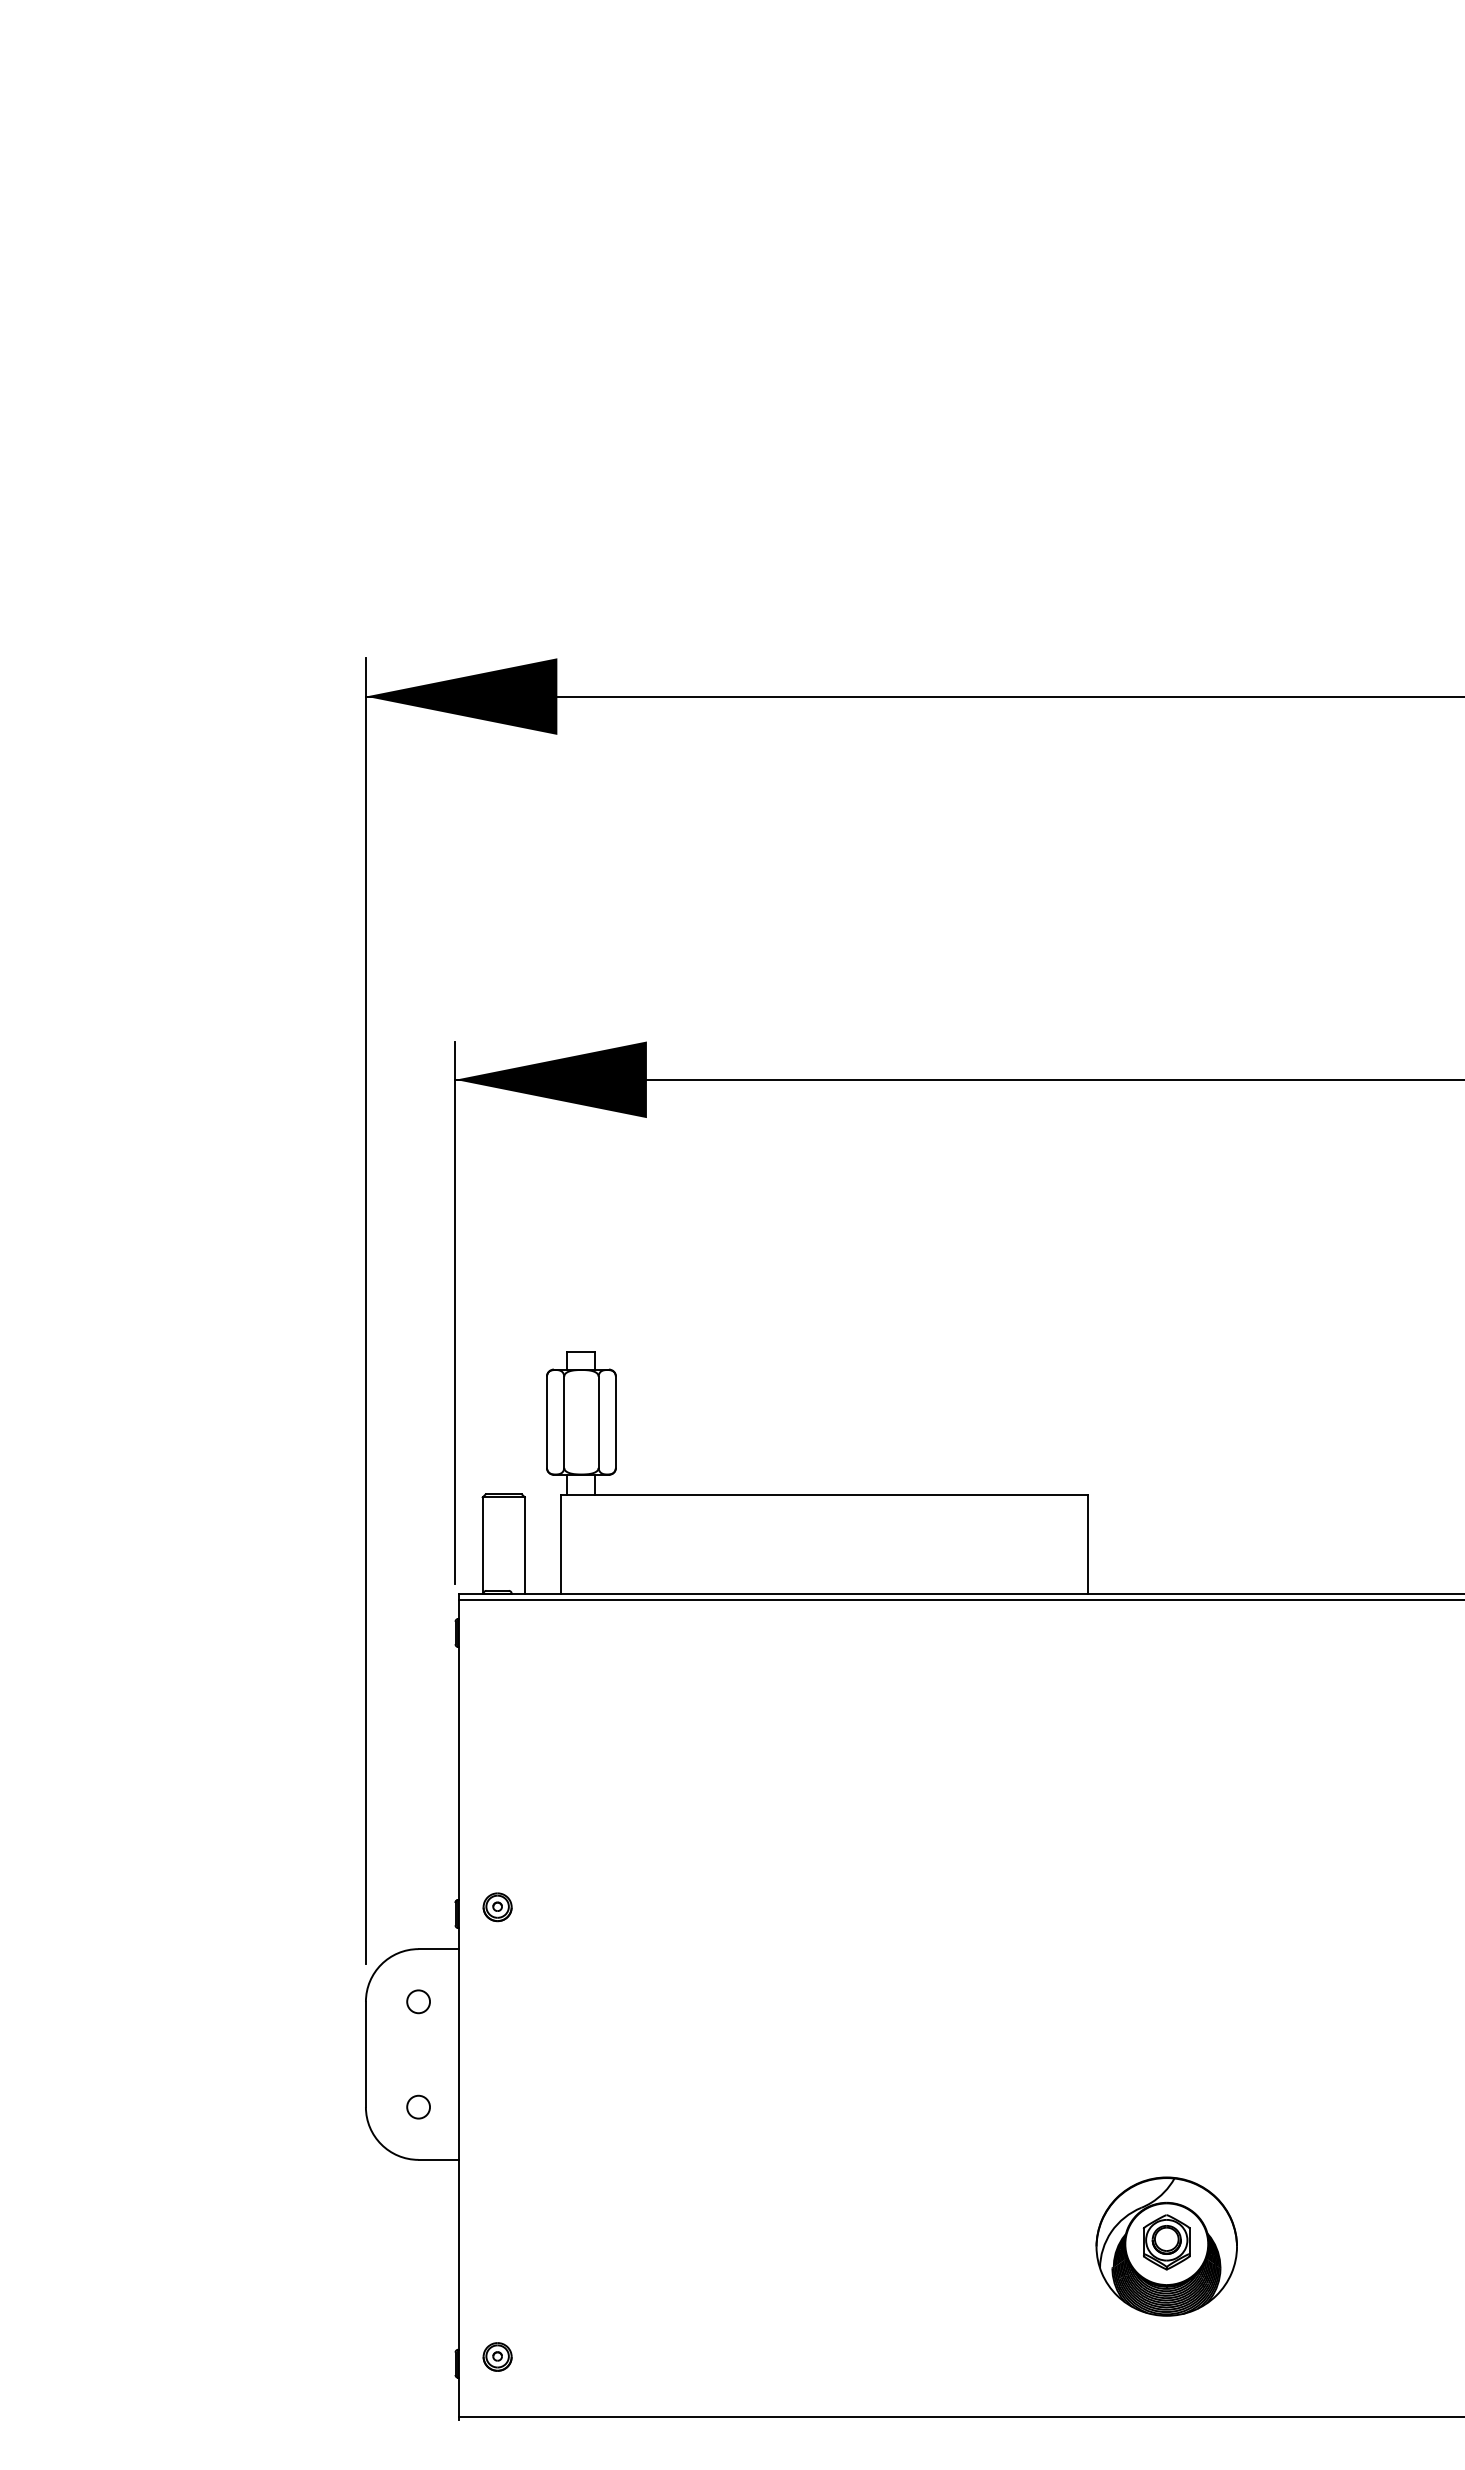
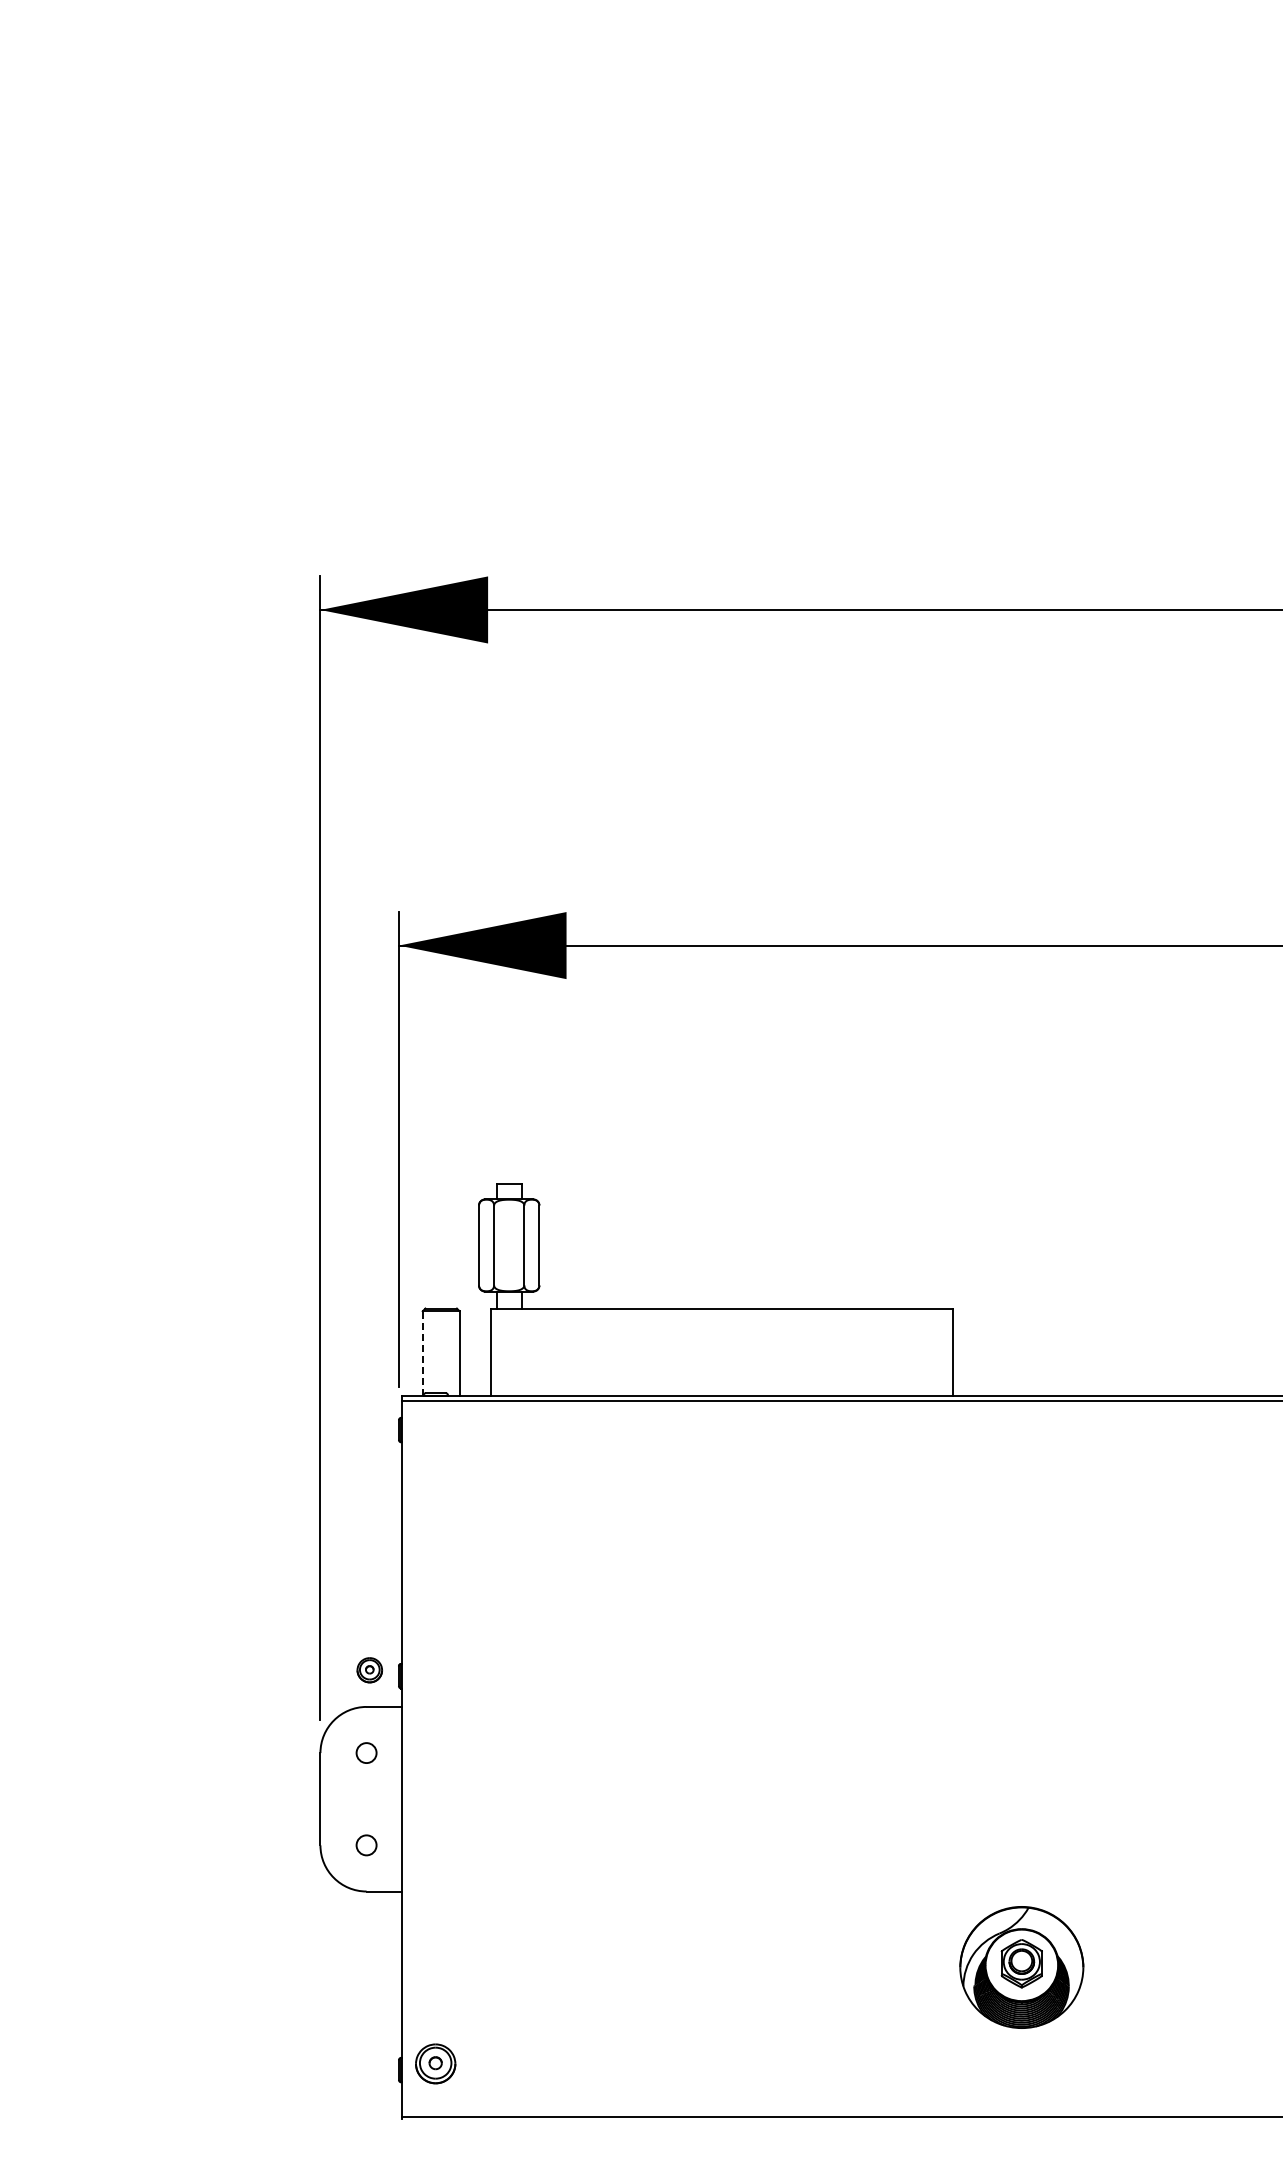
line: (482, 1545) -> (422, 1353), solid -> dashed
part: (497, 1907) -> (369, 1670), moved
part: (497, 2357) -> (435, 2064), size x1.6

